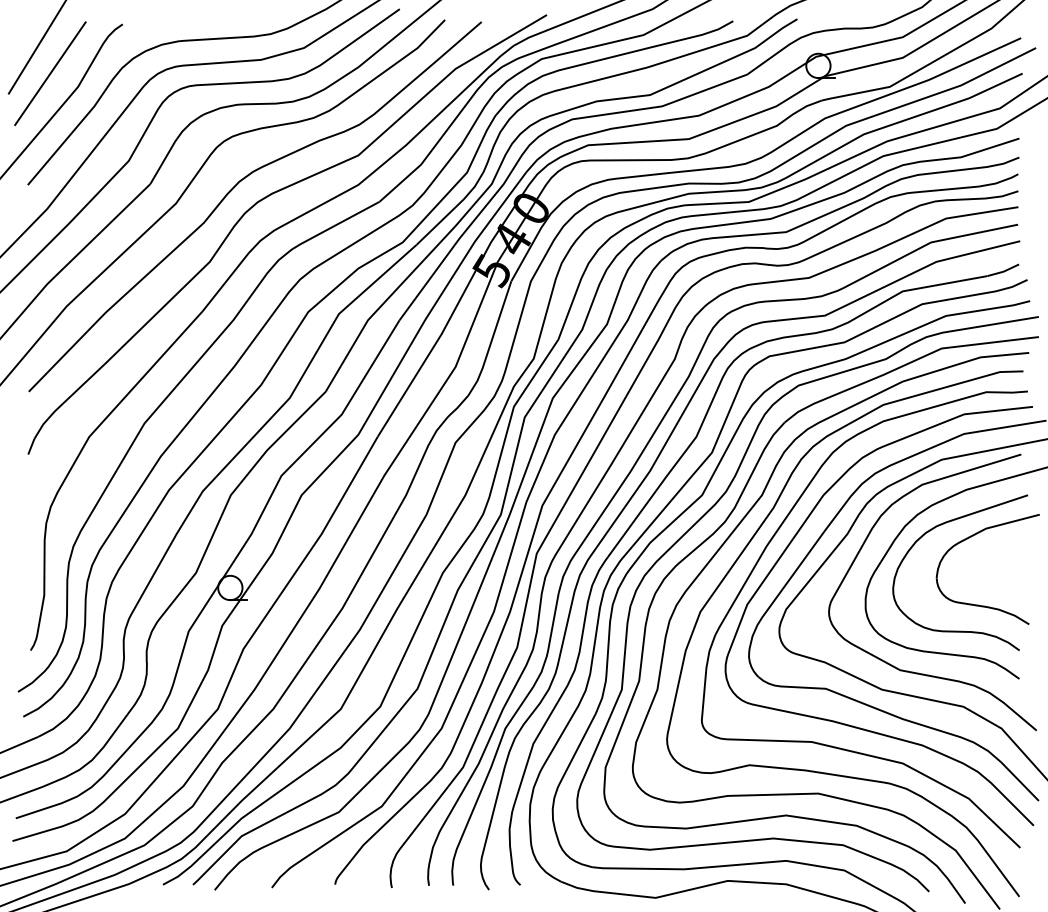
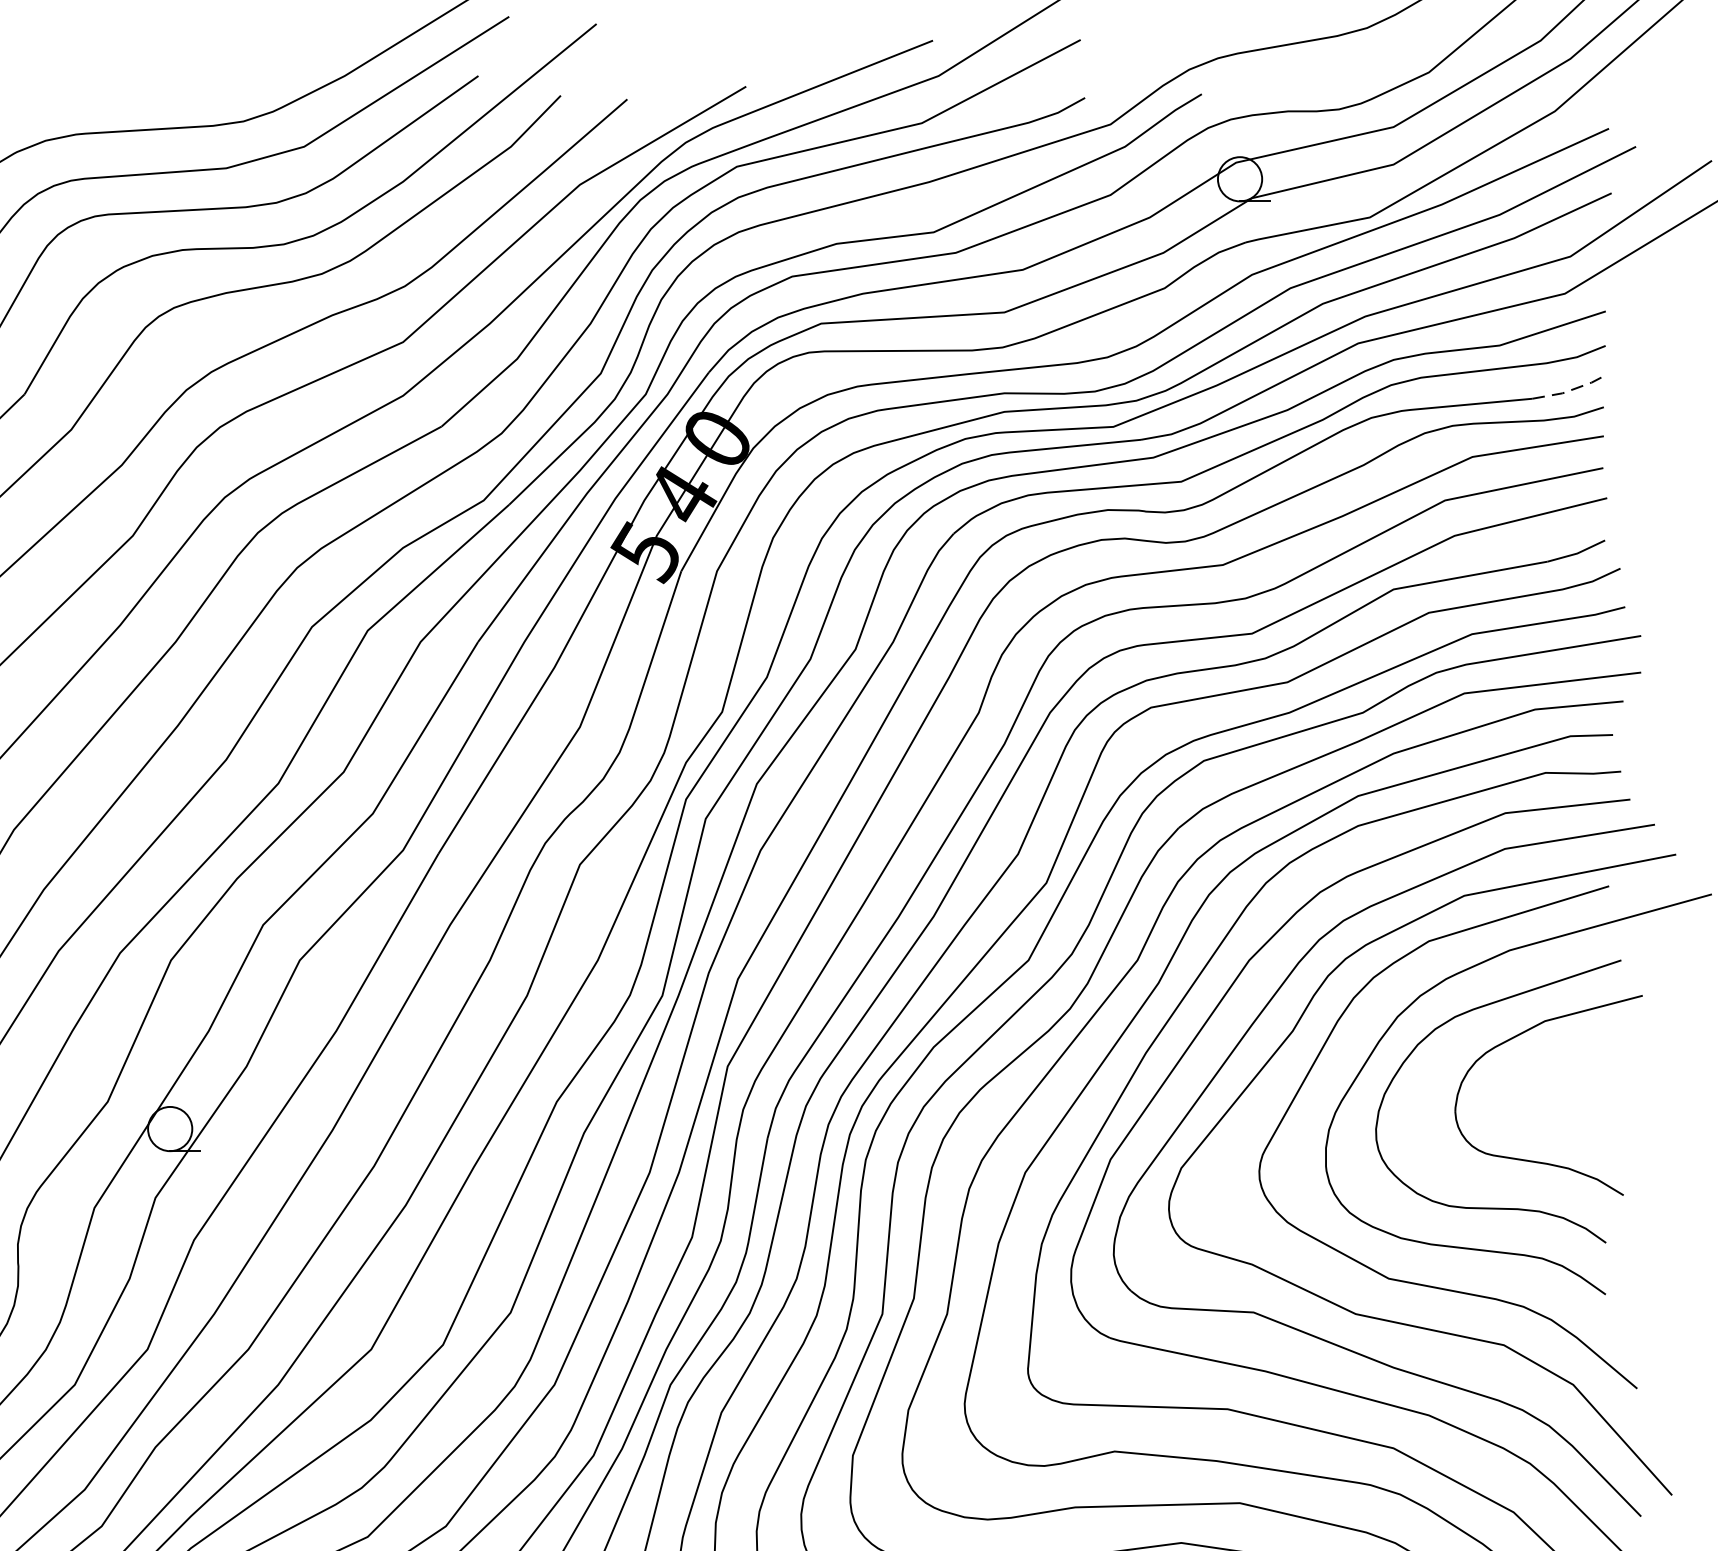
line: (999, 182) -> (1569, 391), solid -> dashed

